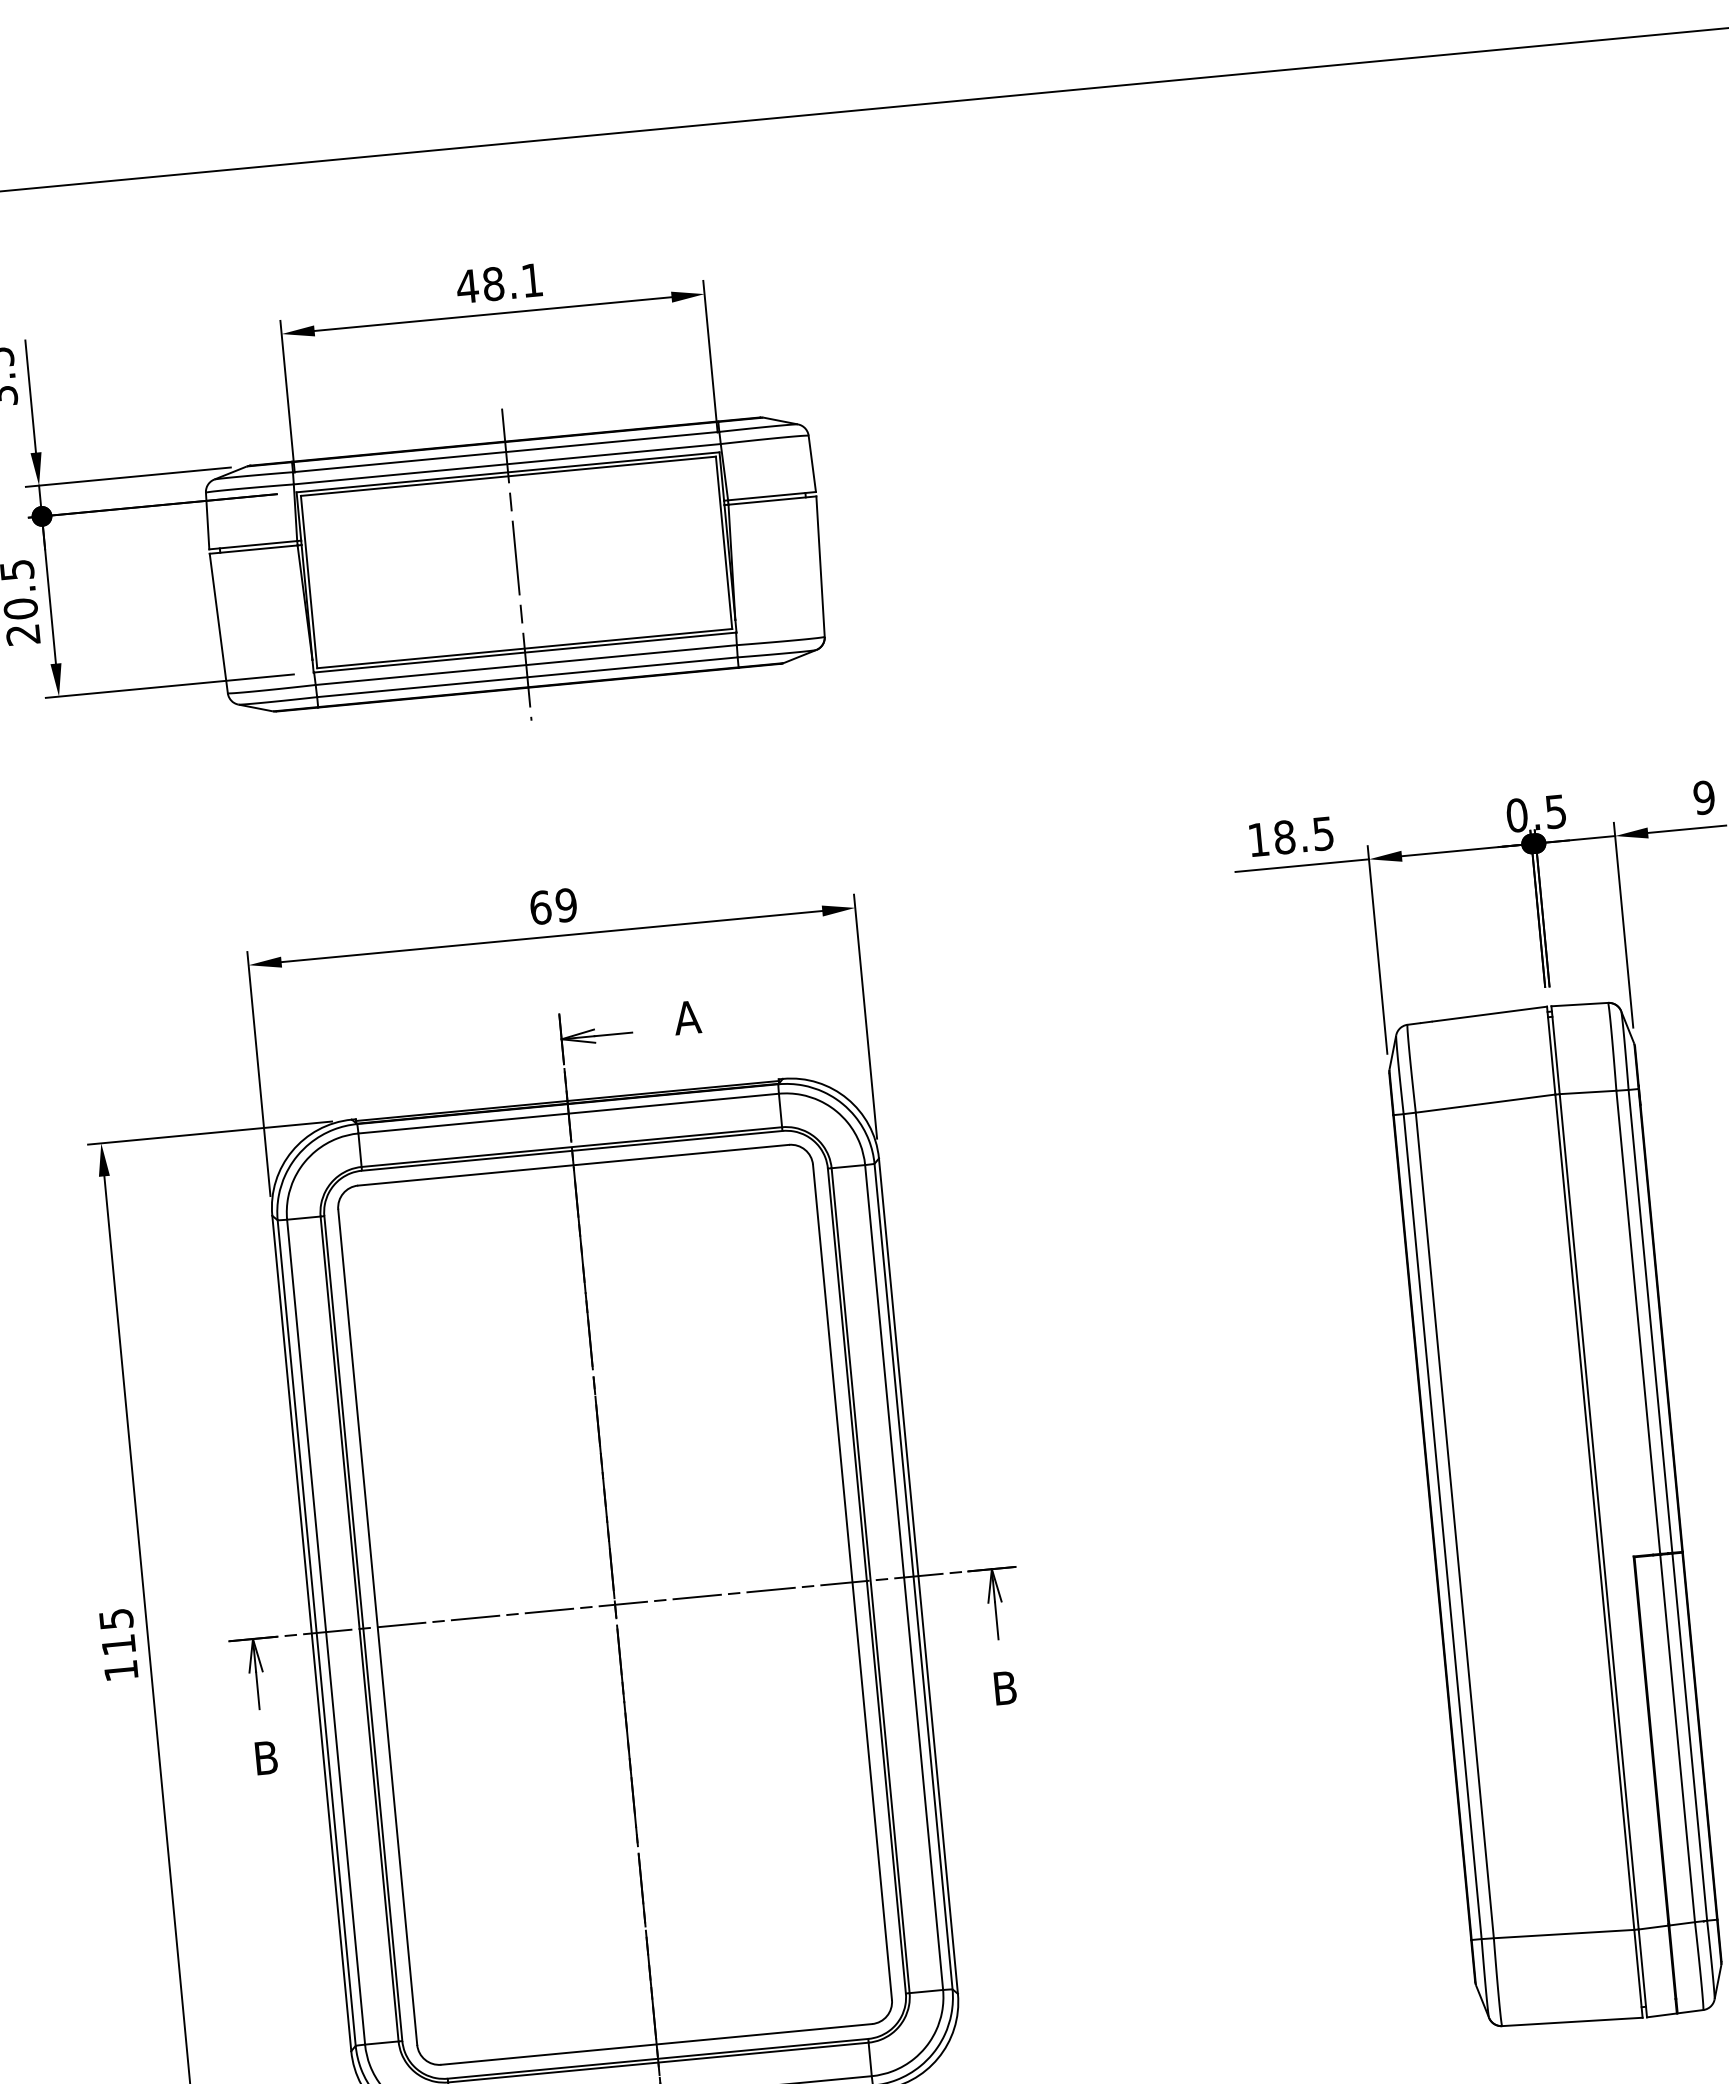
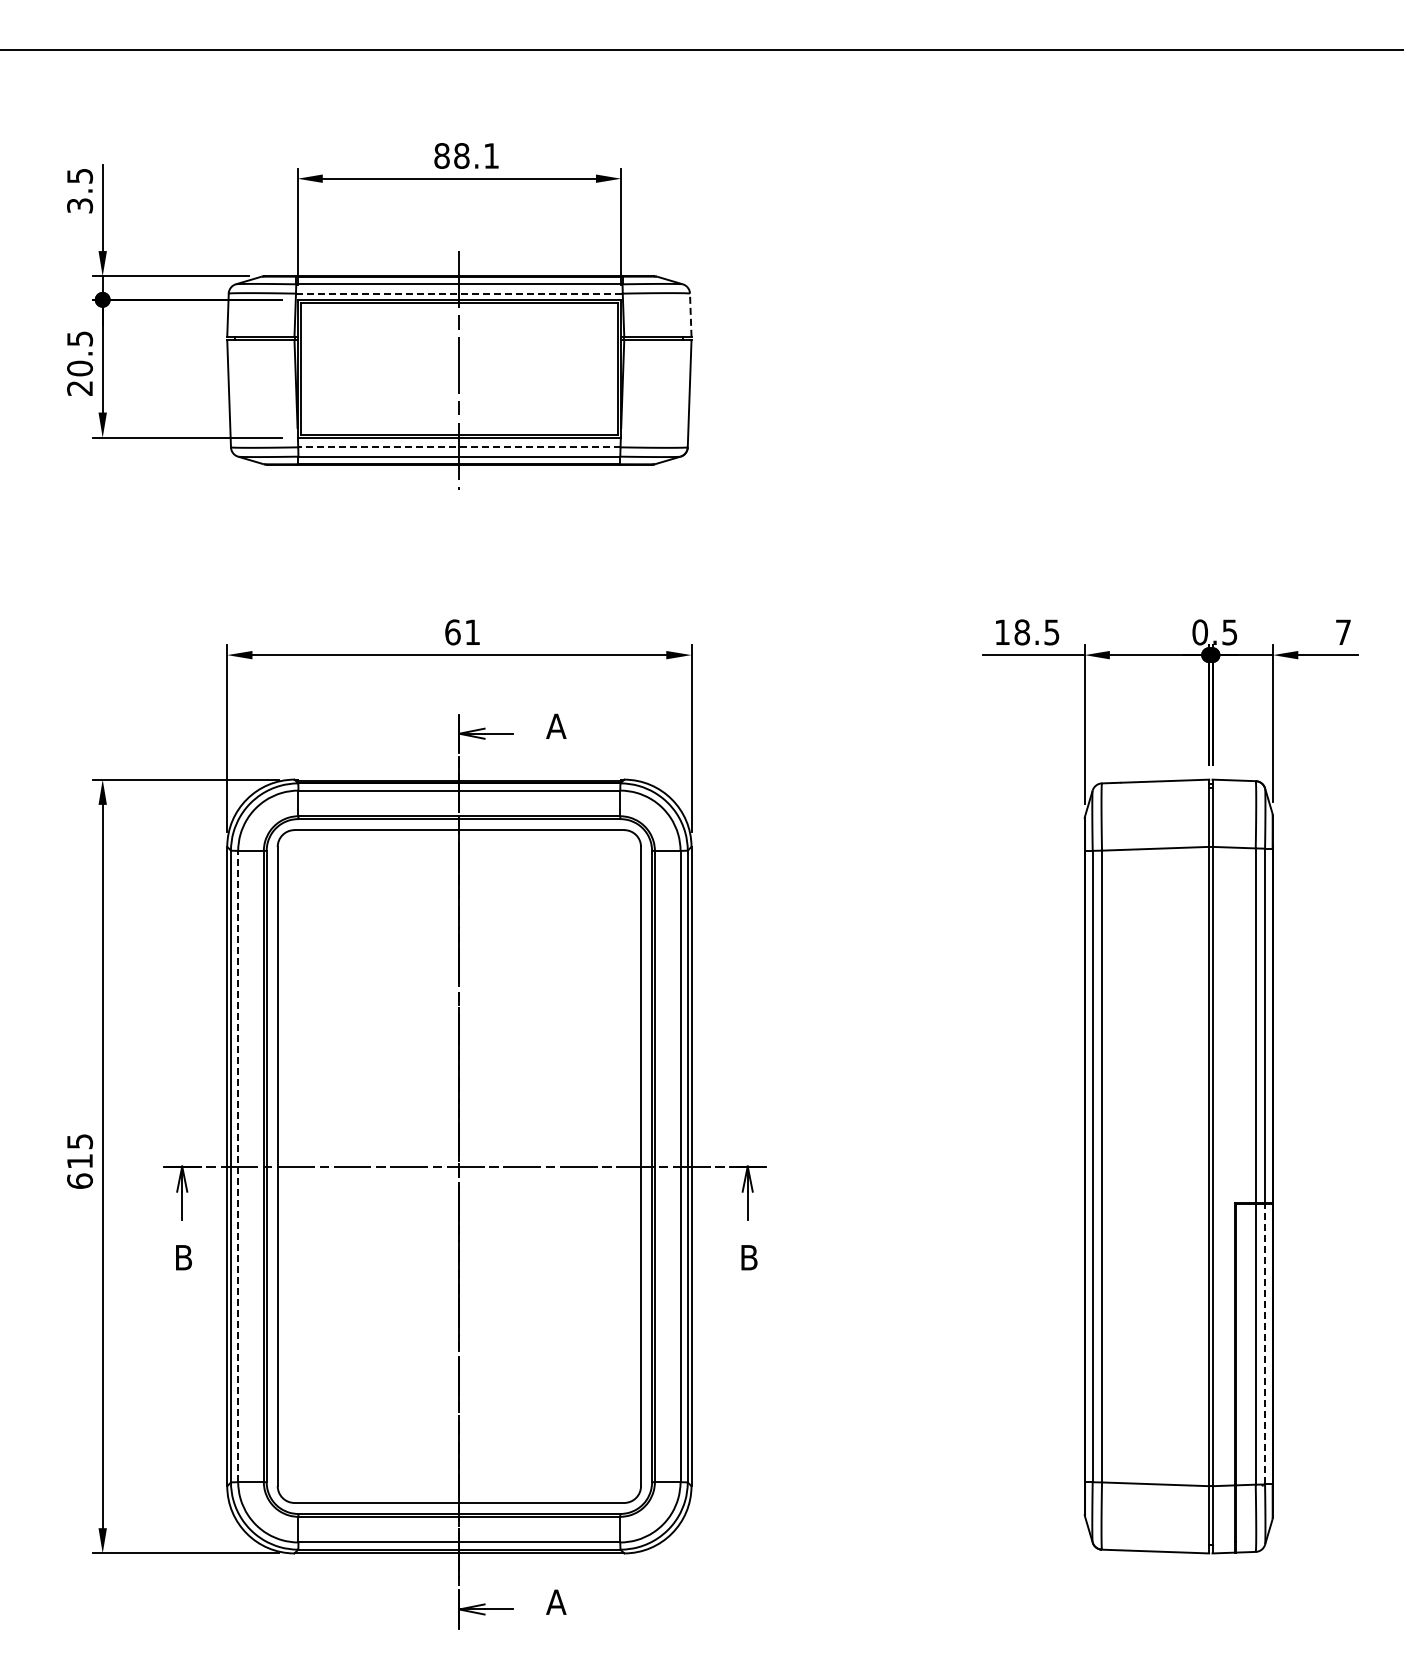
text: (466, 285) -> (441, 155), 48.1 -> 88.1
line: (507, 464) -> (459, 293), solid -> dashed
line: (811, 464) -> (690, 315), solid -> dashed
line: (525, 665) -> (458, 447), solid -> dashed
text: (1704, 797) -> (1343, 632), 9 -> 7
text: (566, 905) -> (472, 632), 69 -> 61
line: (326, 1632) -> (238, 1166), solid -> dashed
text: (121, 1669) -> (80, 1180), 115 -> 615
line: (1690, 1736) -> (1265, 1343), solid -> dashed

